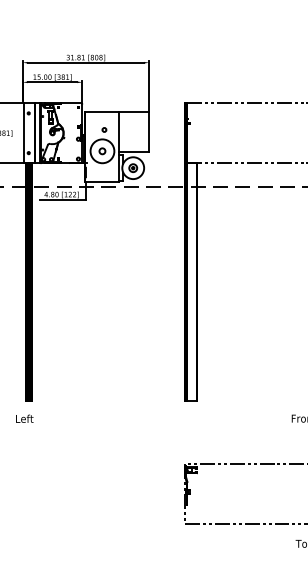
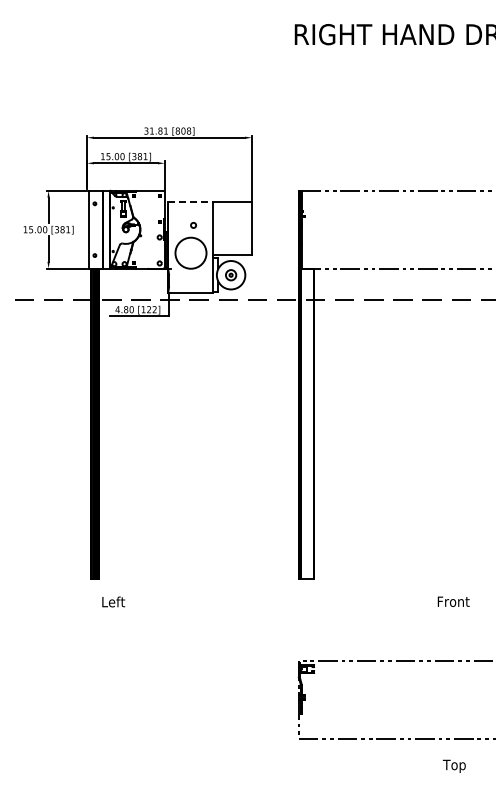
line: (102, 112) -> (191, 202), solid -> dashed
circle: (102, 150) -> (190, 252), removed
text: (24, 418) -> (113, 601), moved

